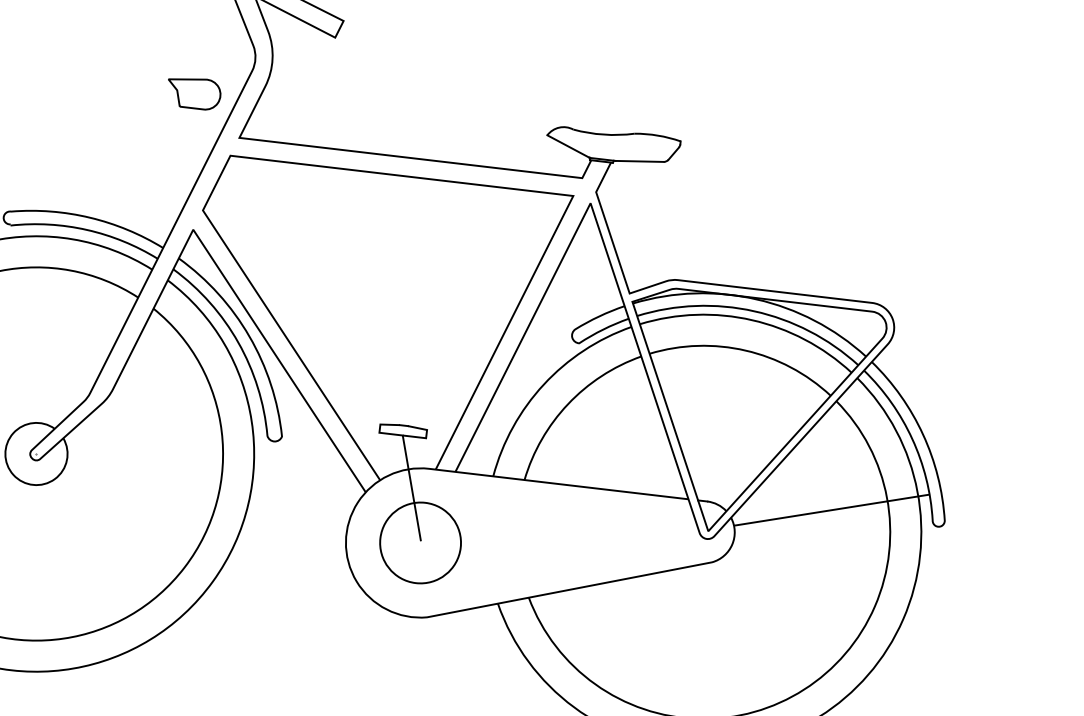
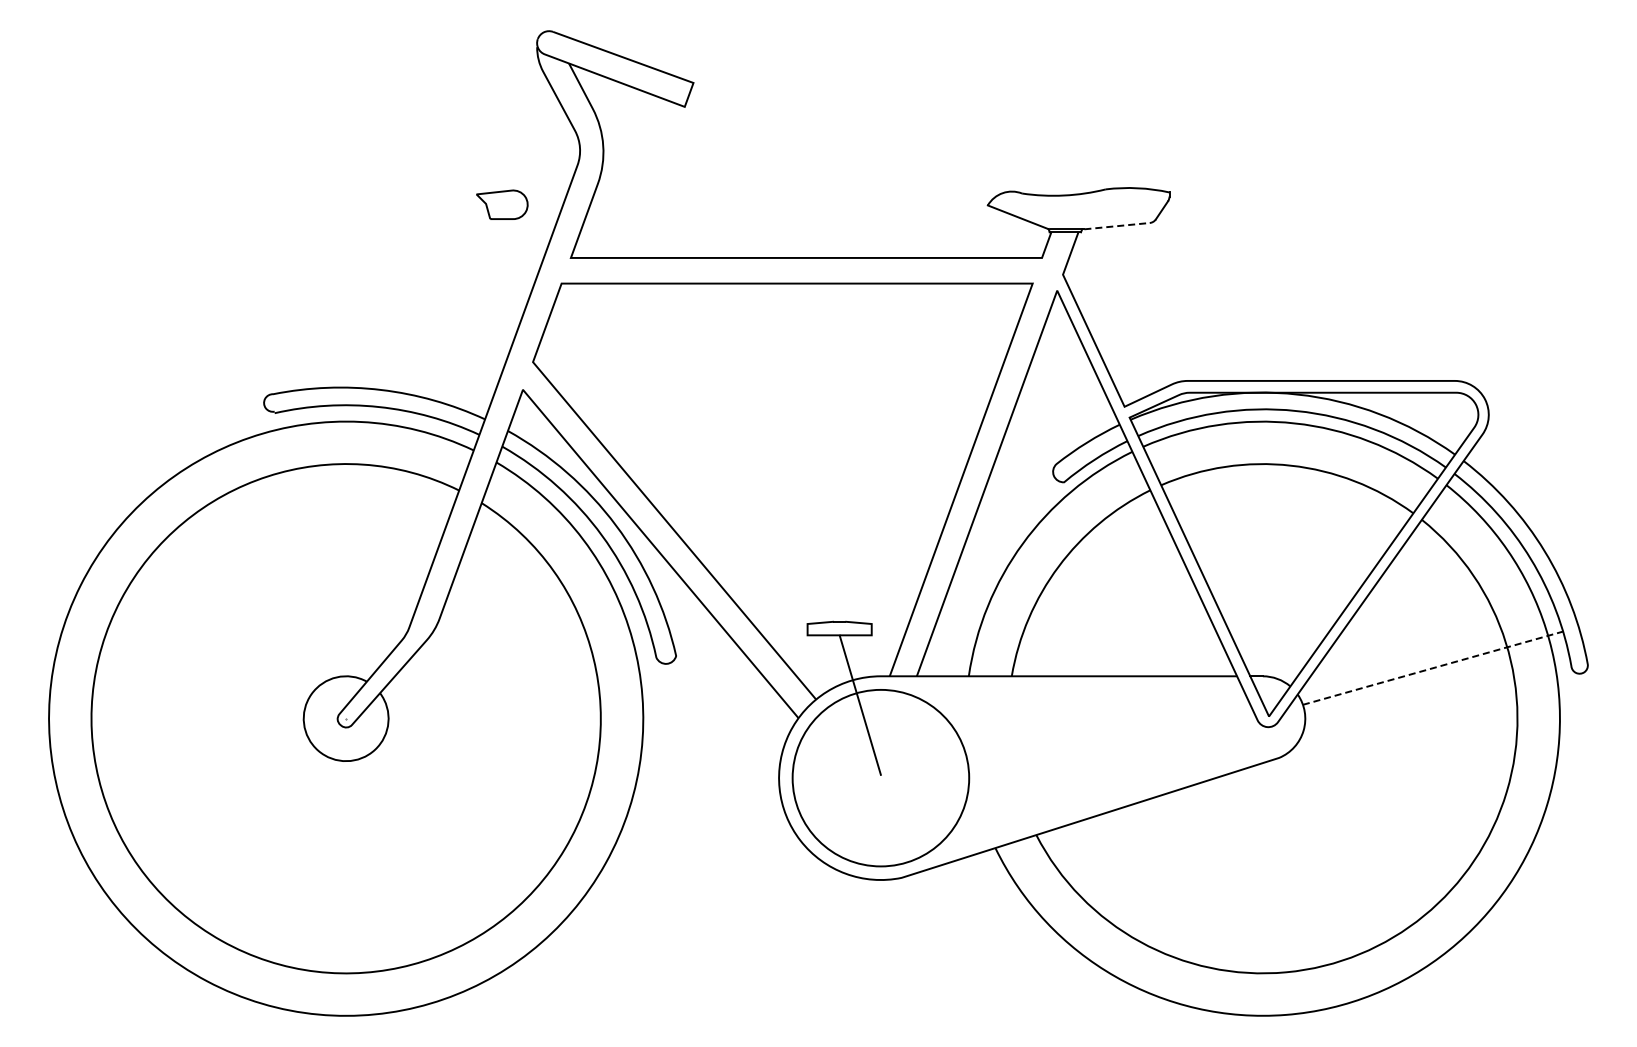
part: (194, 93) -> (502, 204), size x0.7
line: (639, 161) -> (1117, 226), solid -> dashed
line: (832, 510) -> (1433, 668), solid -> dashed
circle: (420, 542) -> (880, 777), size x1.6

